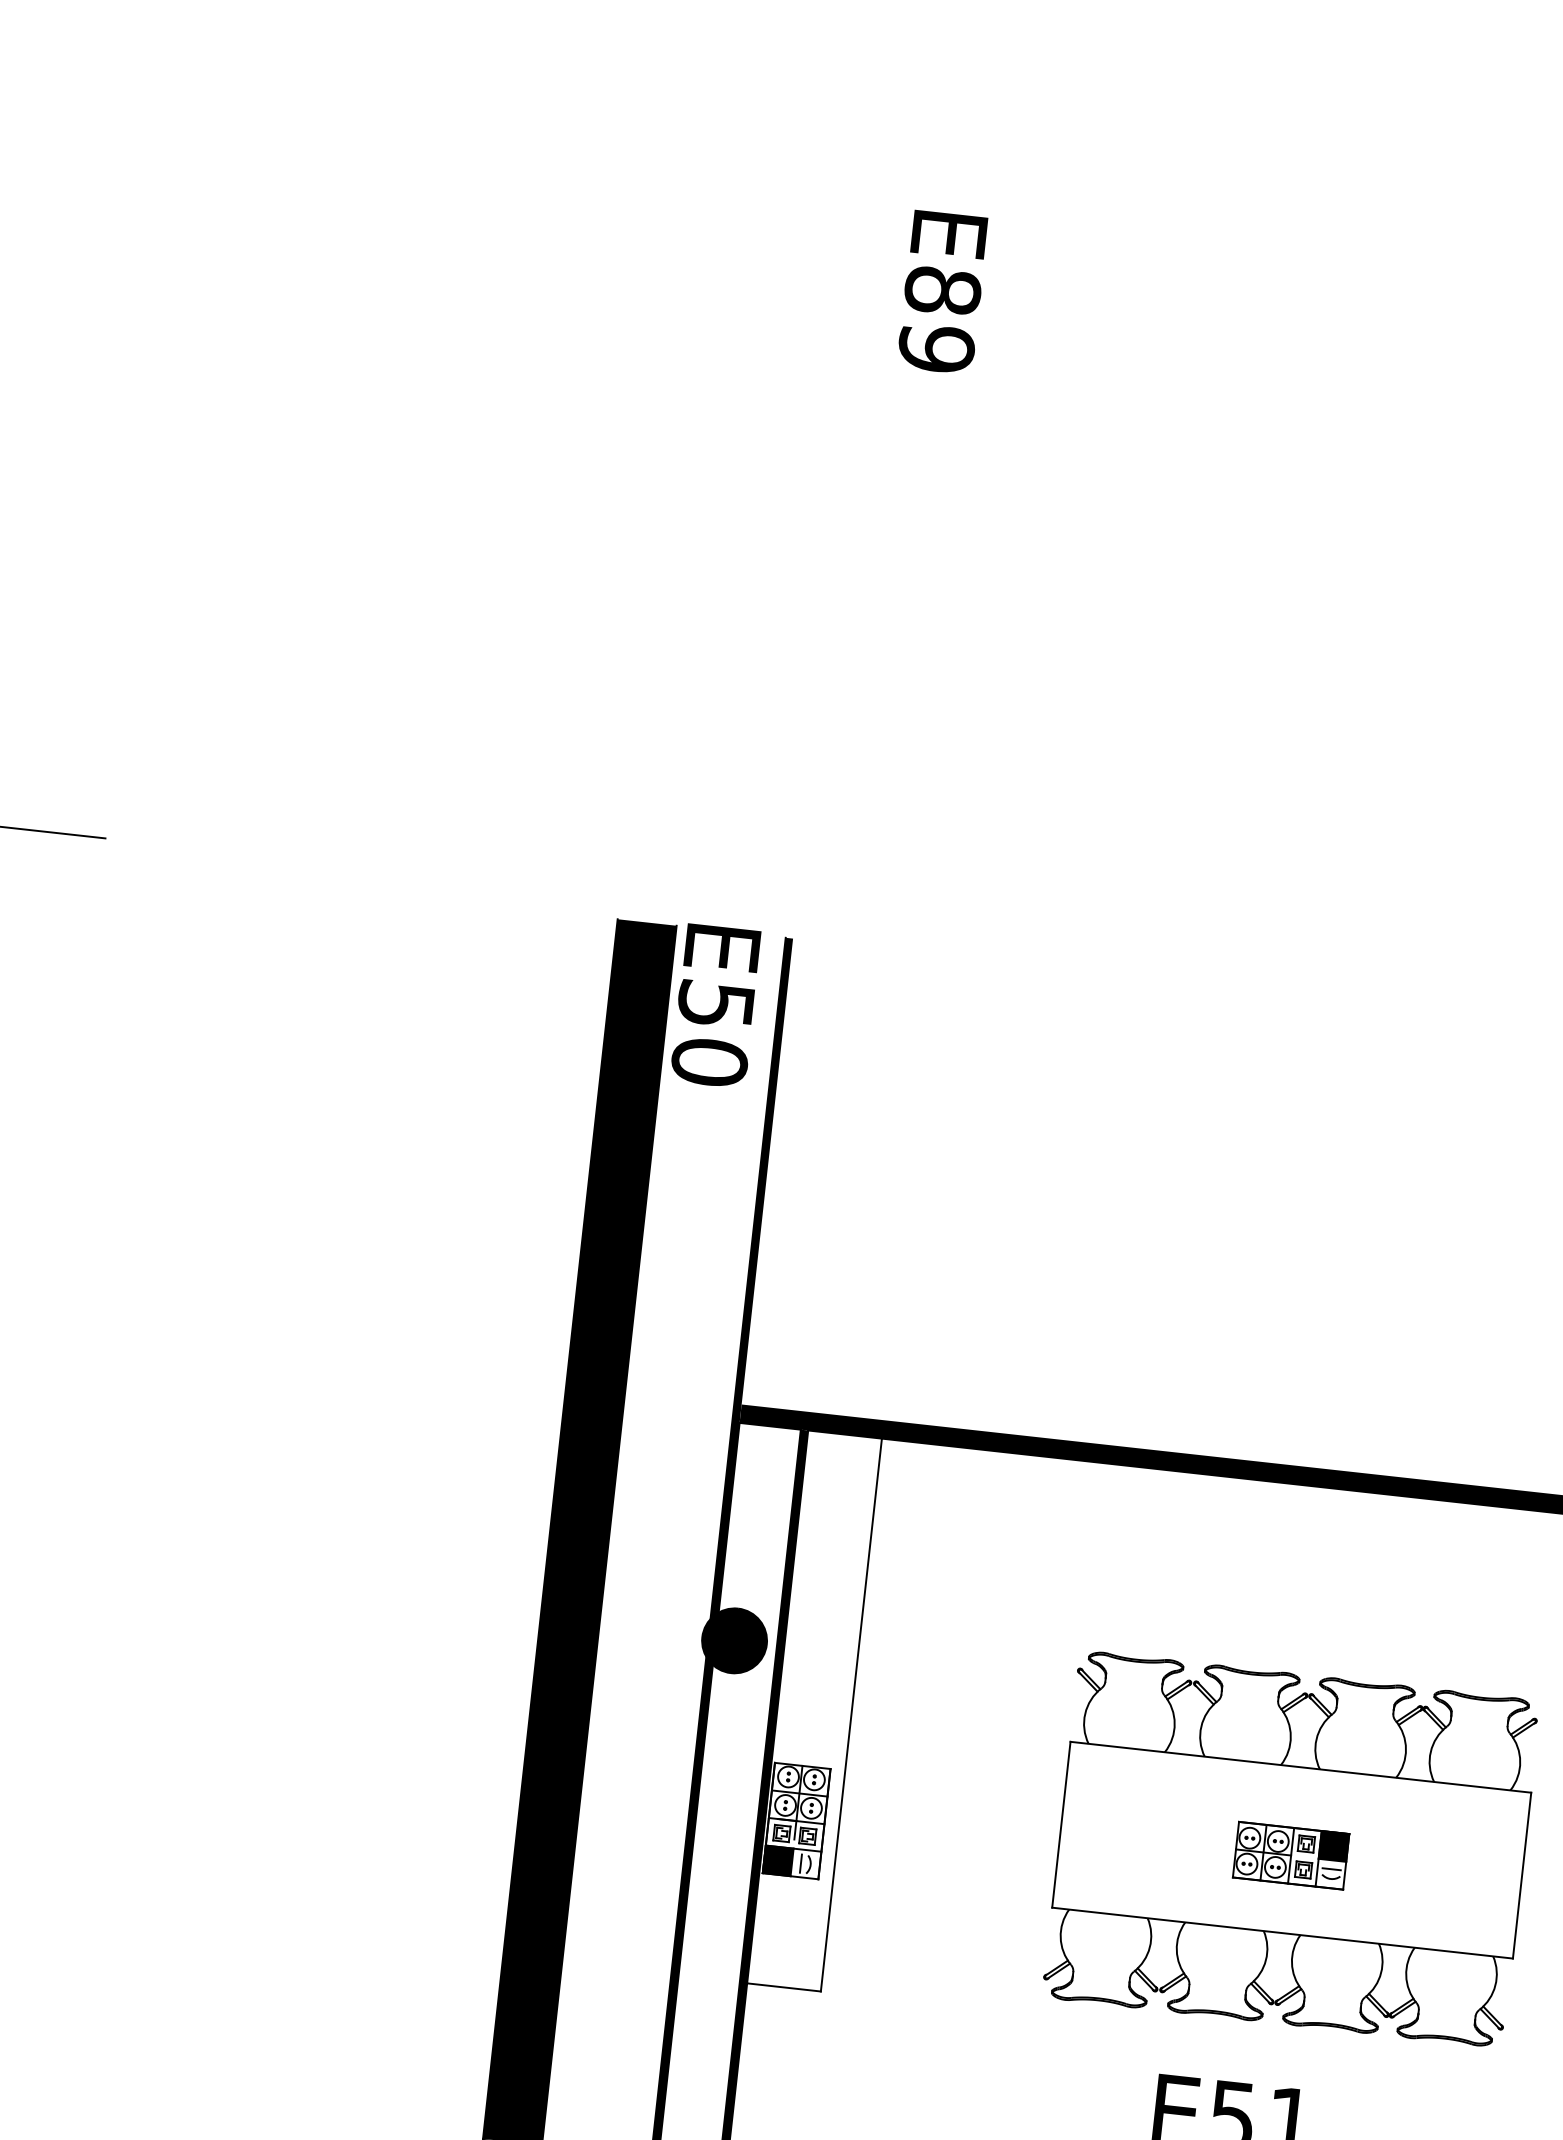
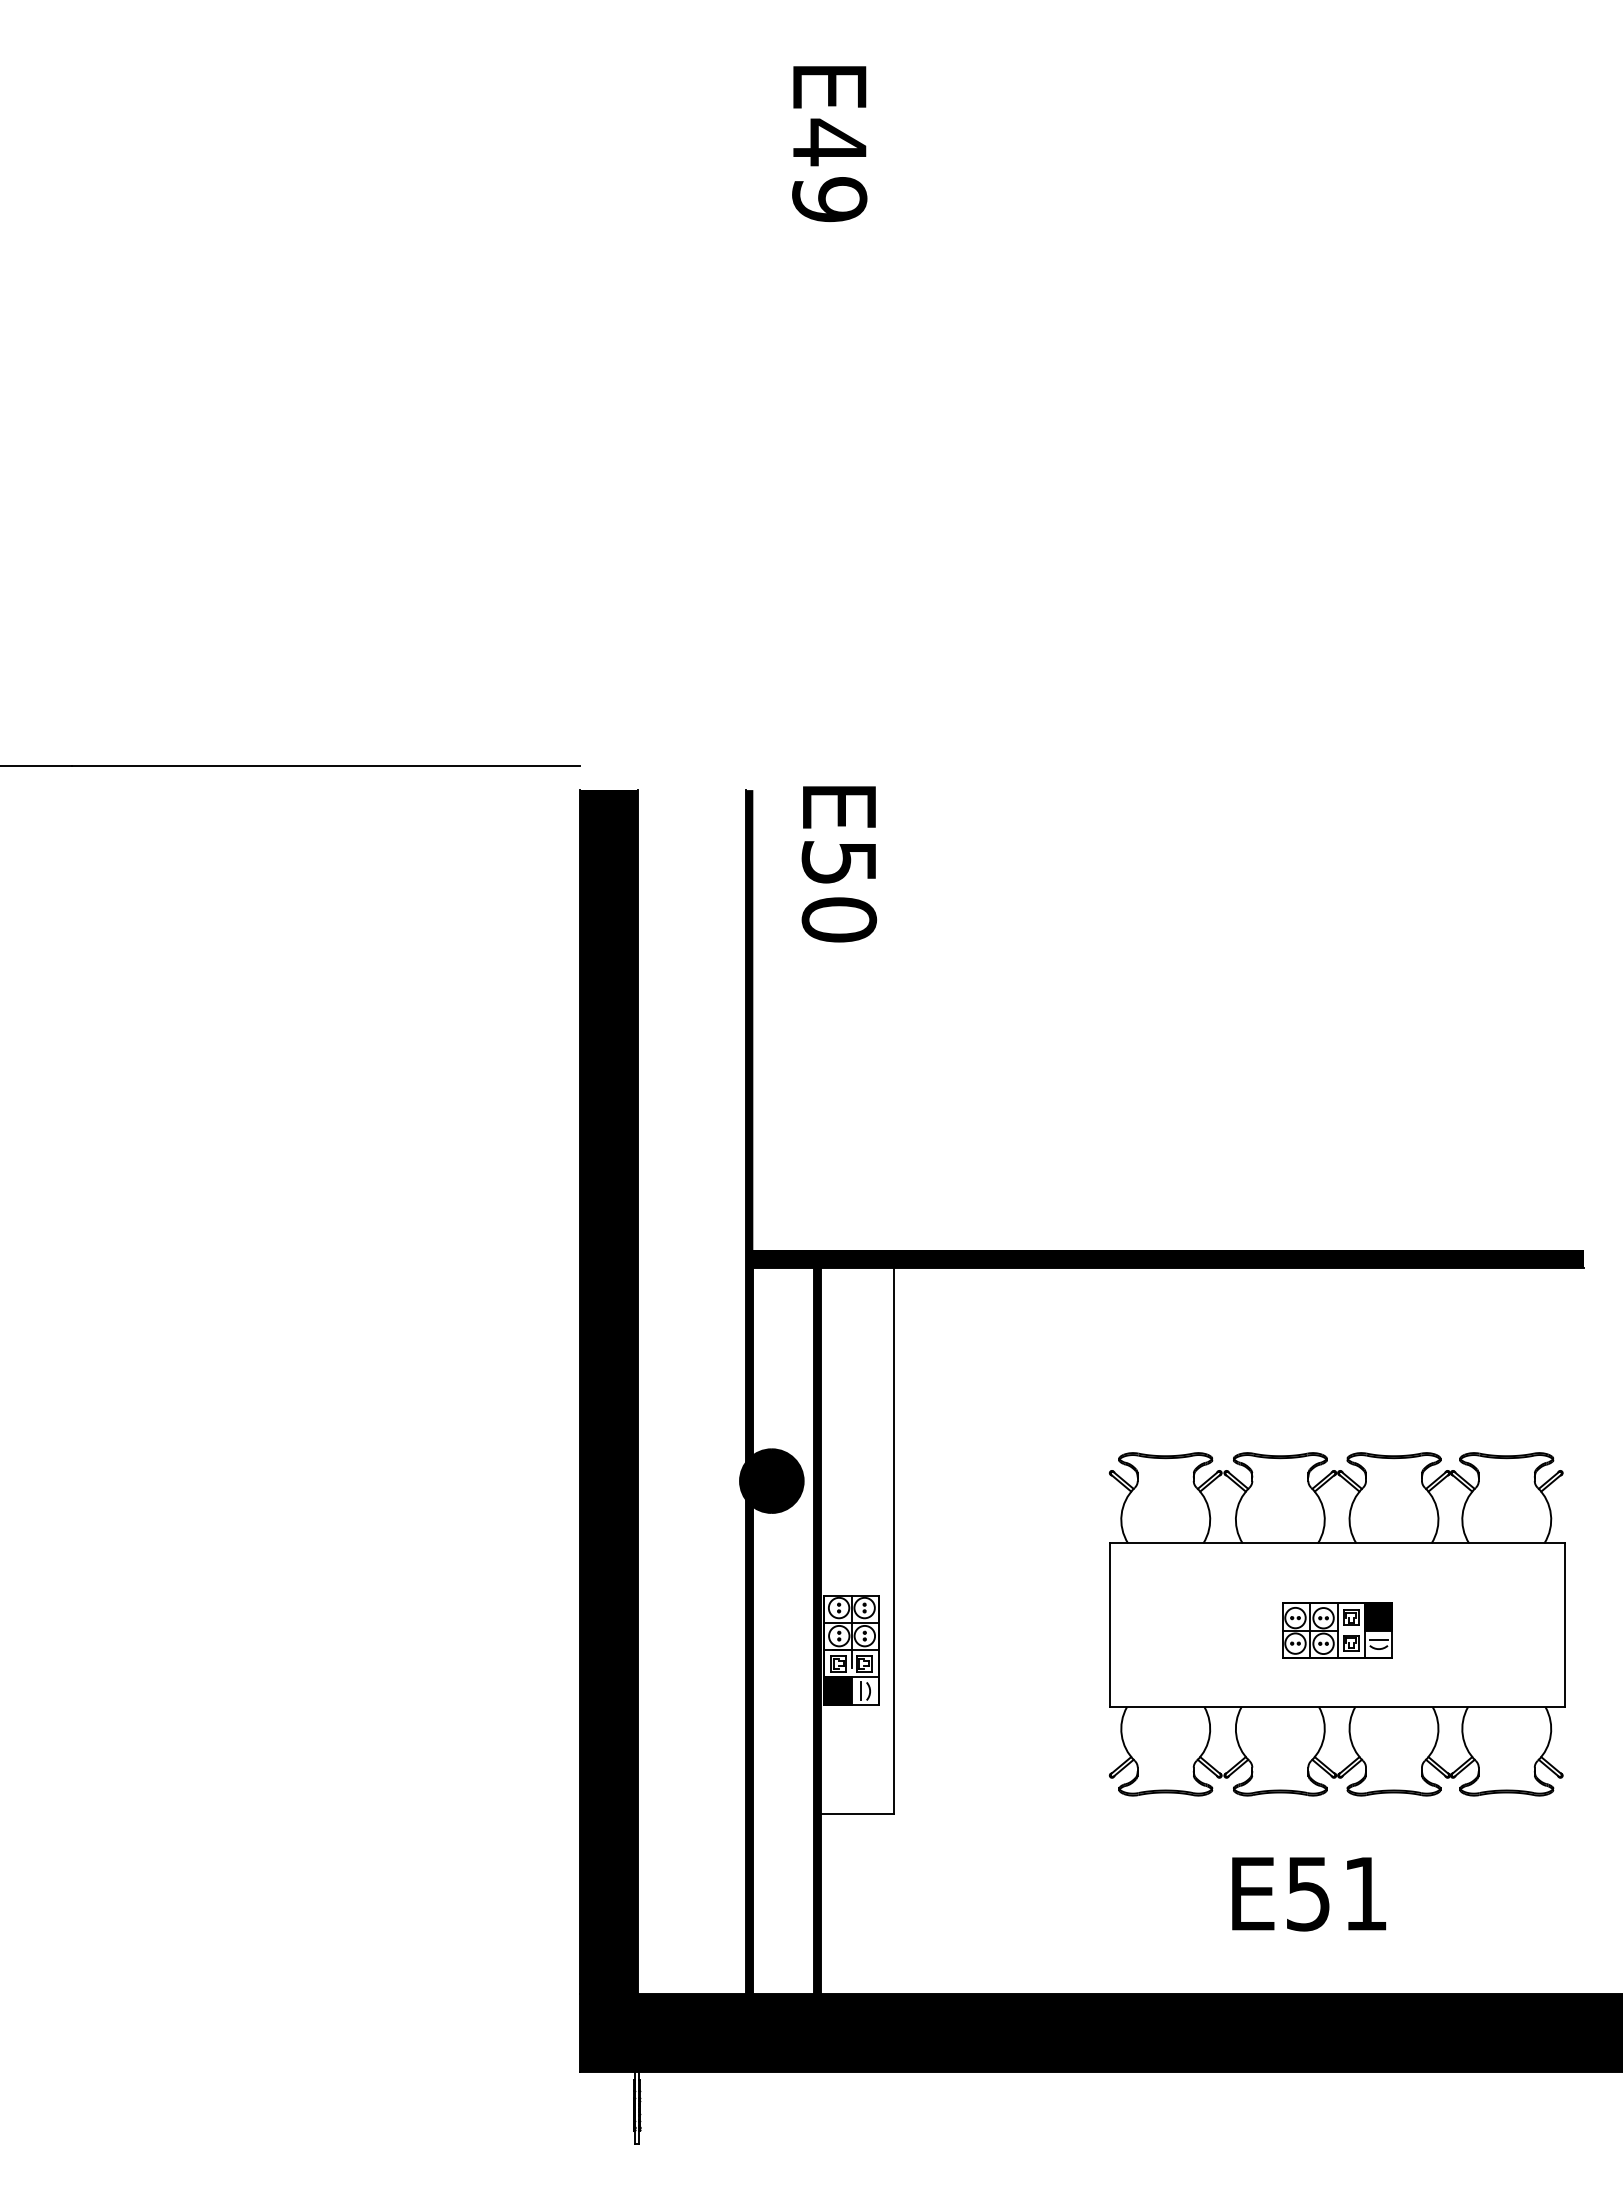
text: (942, 290) -> (829, 142), E89 -> E49
line: (363, 866) -> (326, 766), added
text: (715, 1006) -> (838, 864), moved

